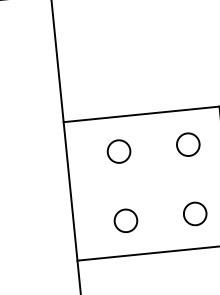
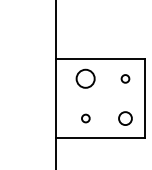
circle: (188, 144) -> (125, 78), size x0.6
circle: (118, 151) -> (85, 78), size x1.4
circle: (125, 220) -> (85, 118), size x0.6

